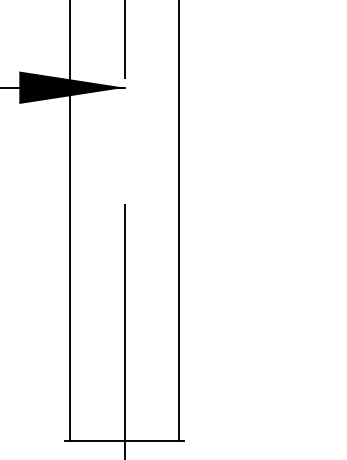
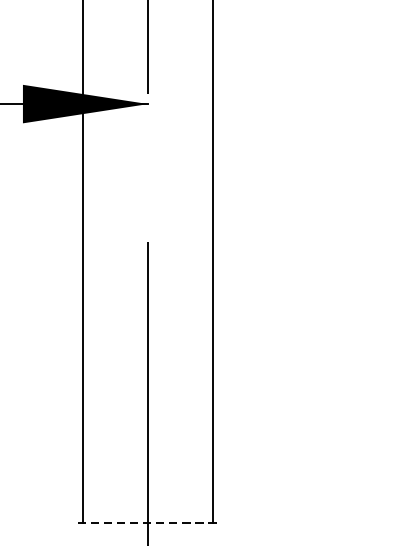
line: (125, 440) -> (149, 522), solid -> dashed

